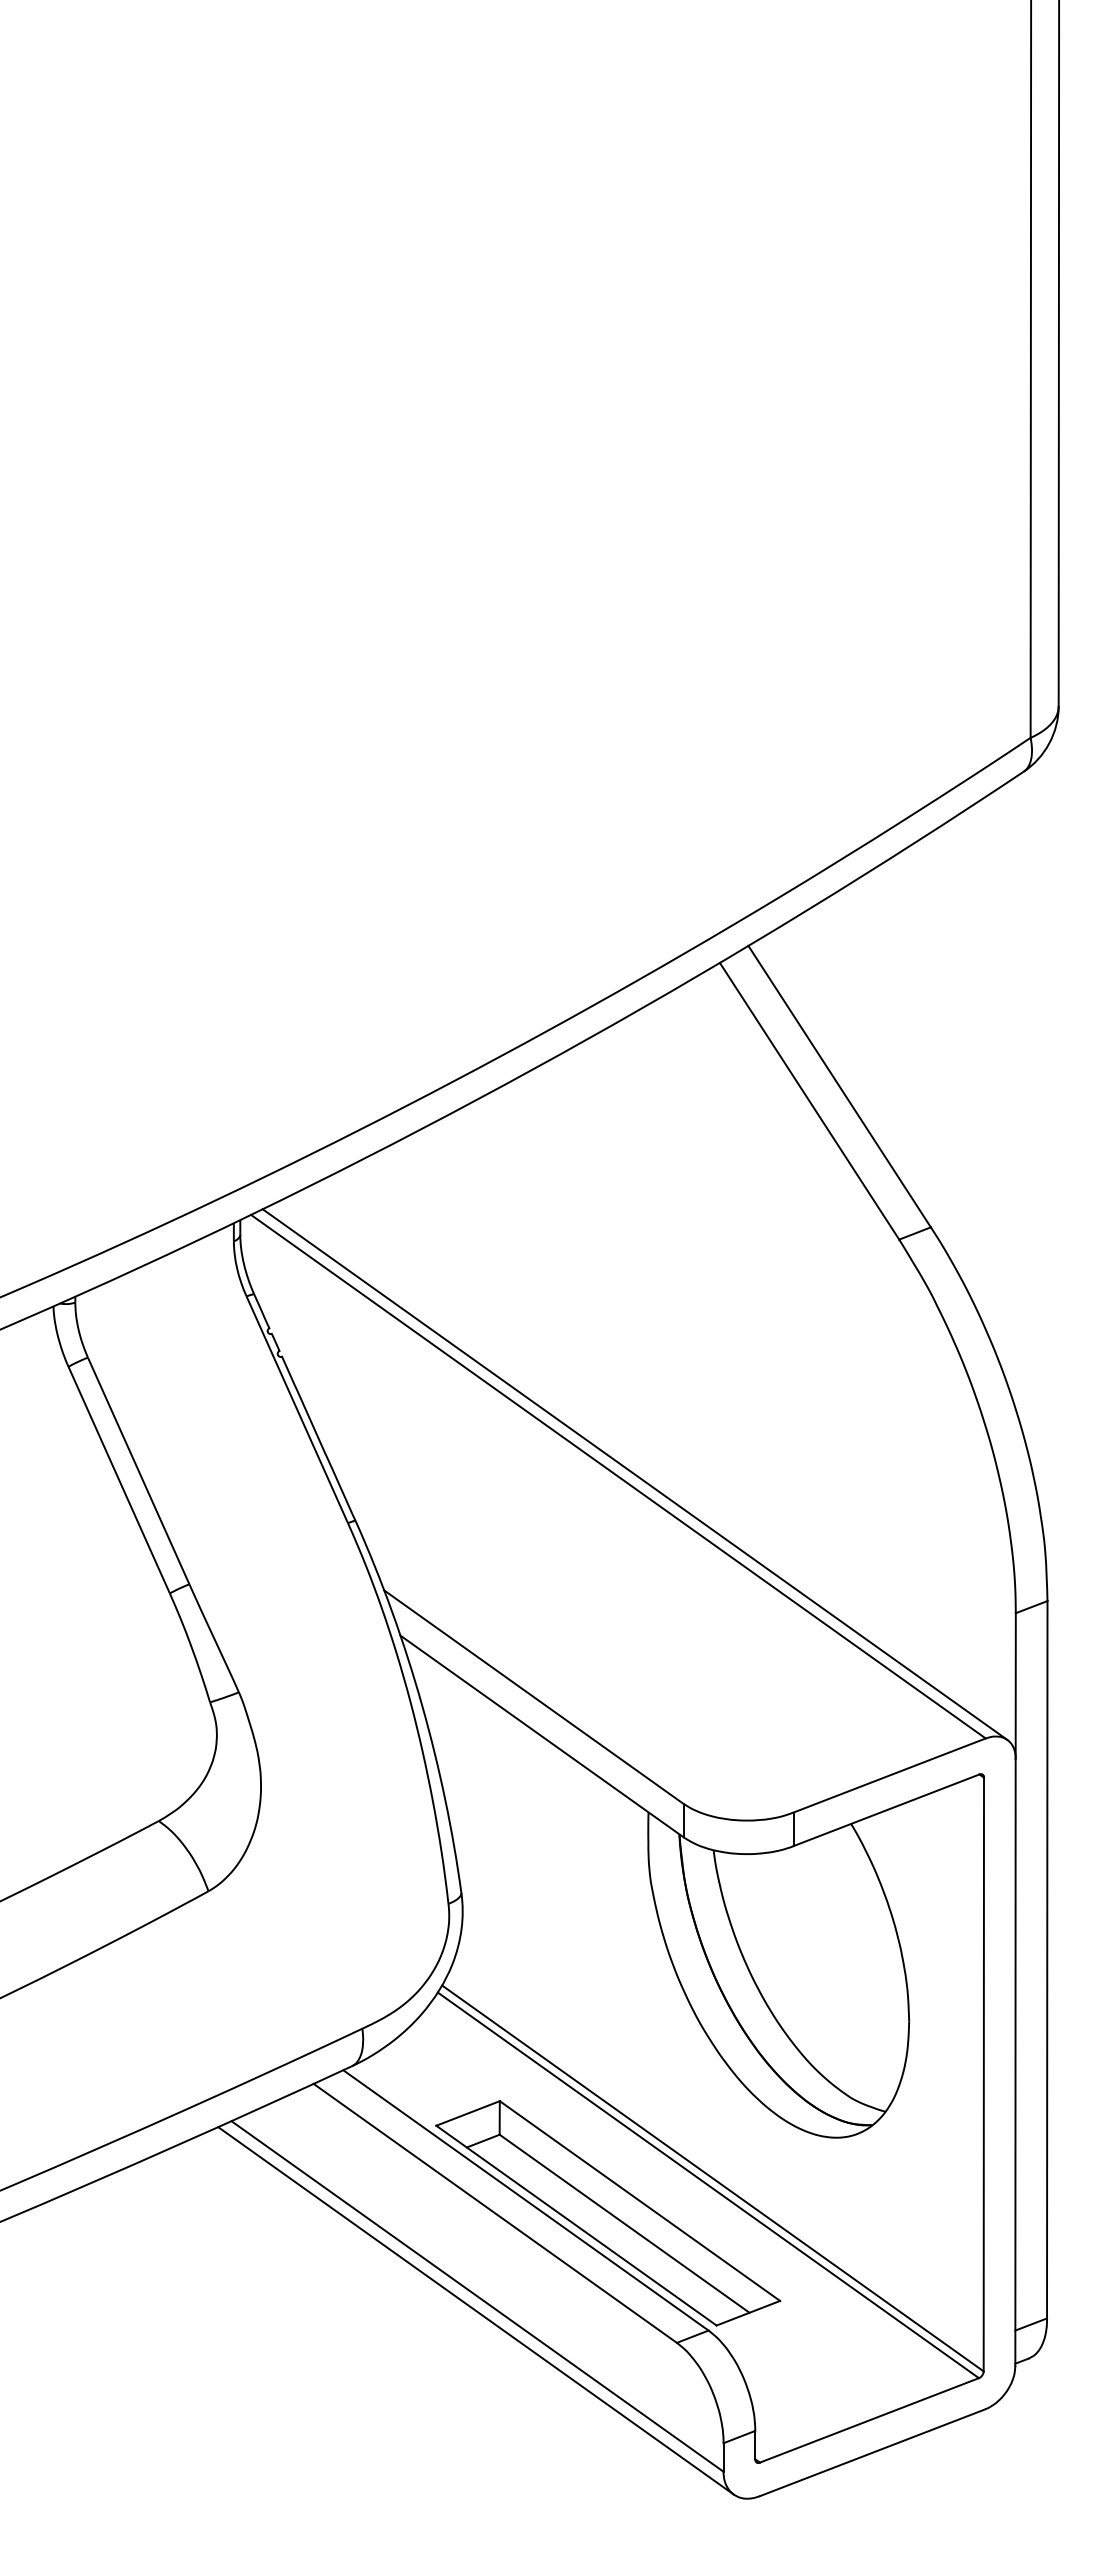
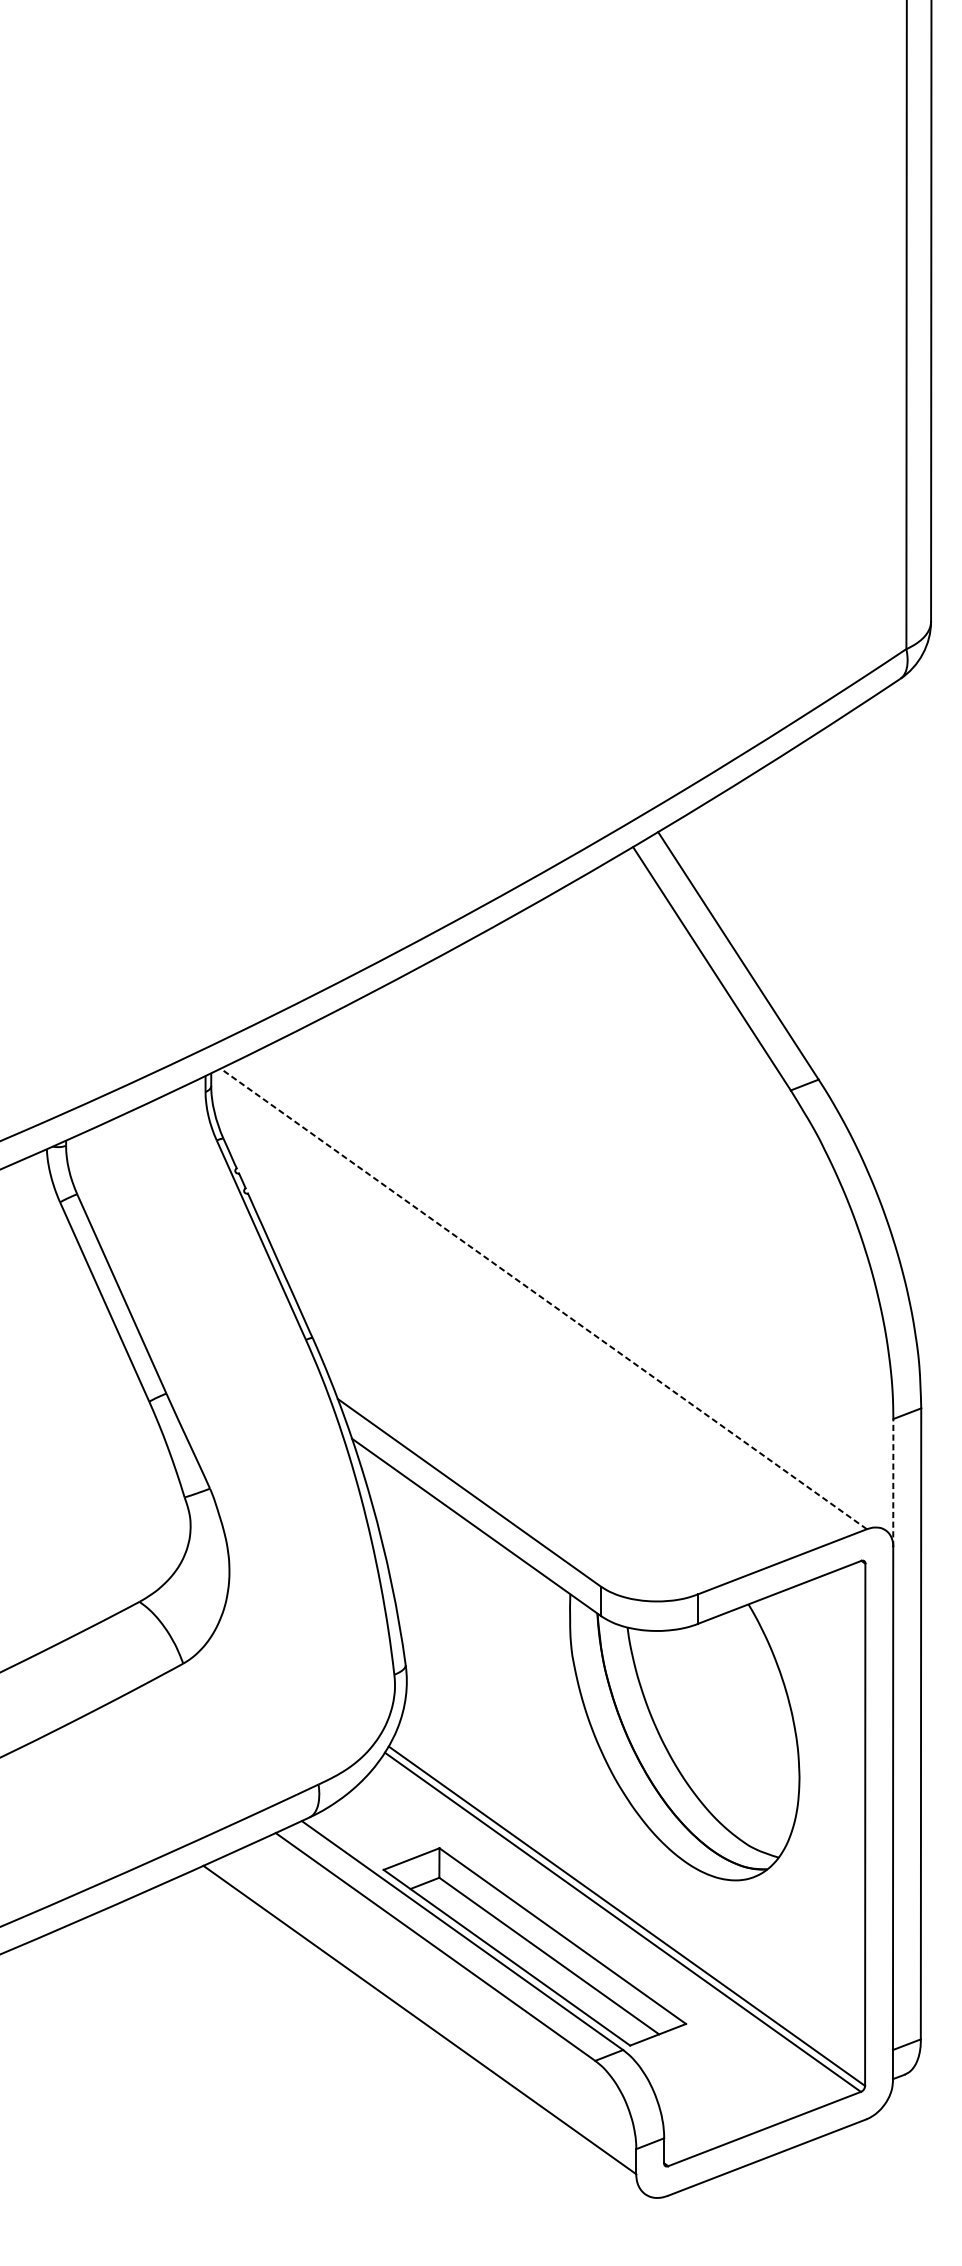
line: (634, 1474) -> (557, 1297), removed
line: (617, 1476) -> (543, 1298), solid -> dashed
line: (1015, 1686) -> (893, 1483), solid -> dashed
line: (475, 2310) -> (418, 2032), removed

